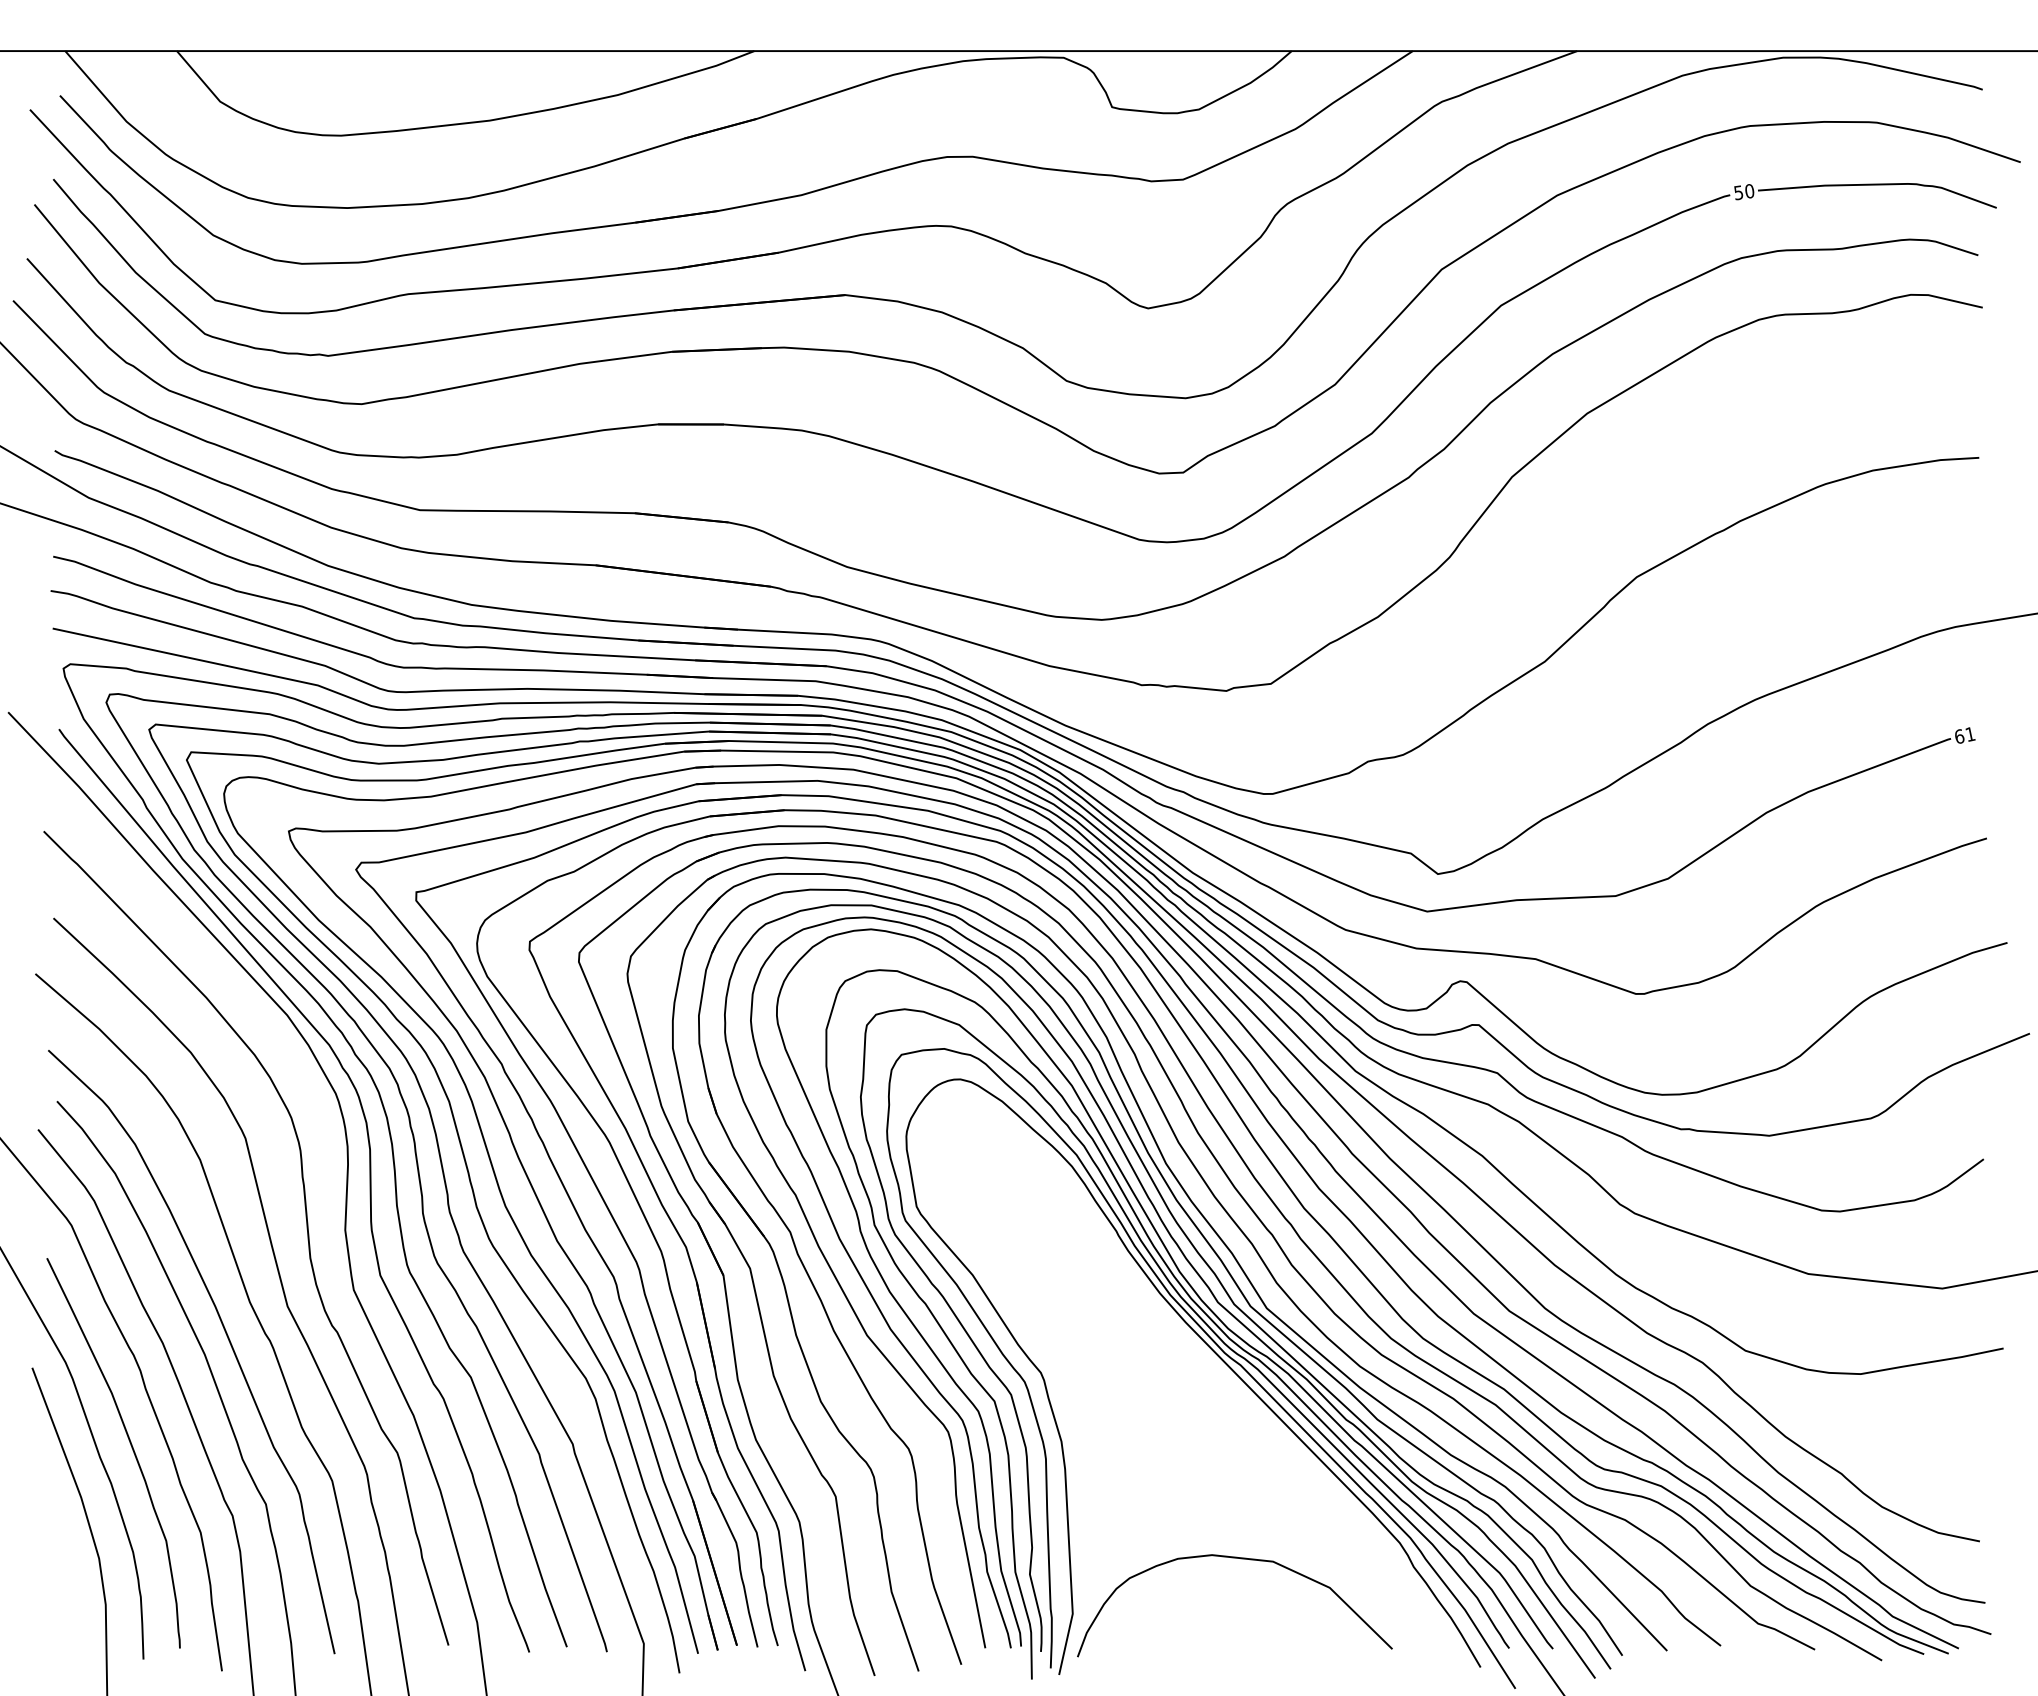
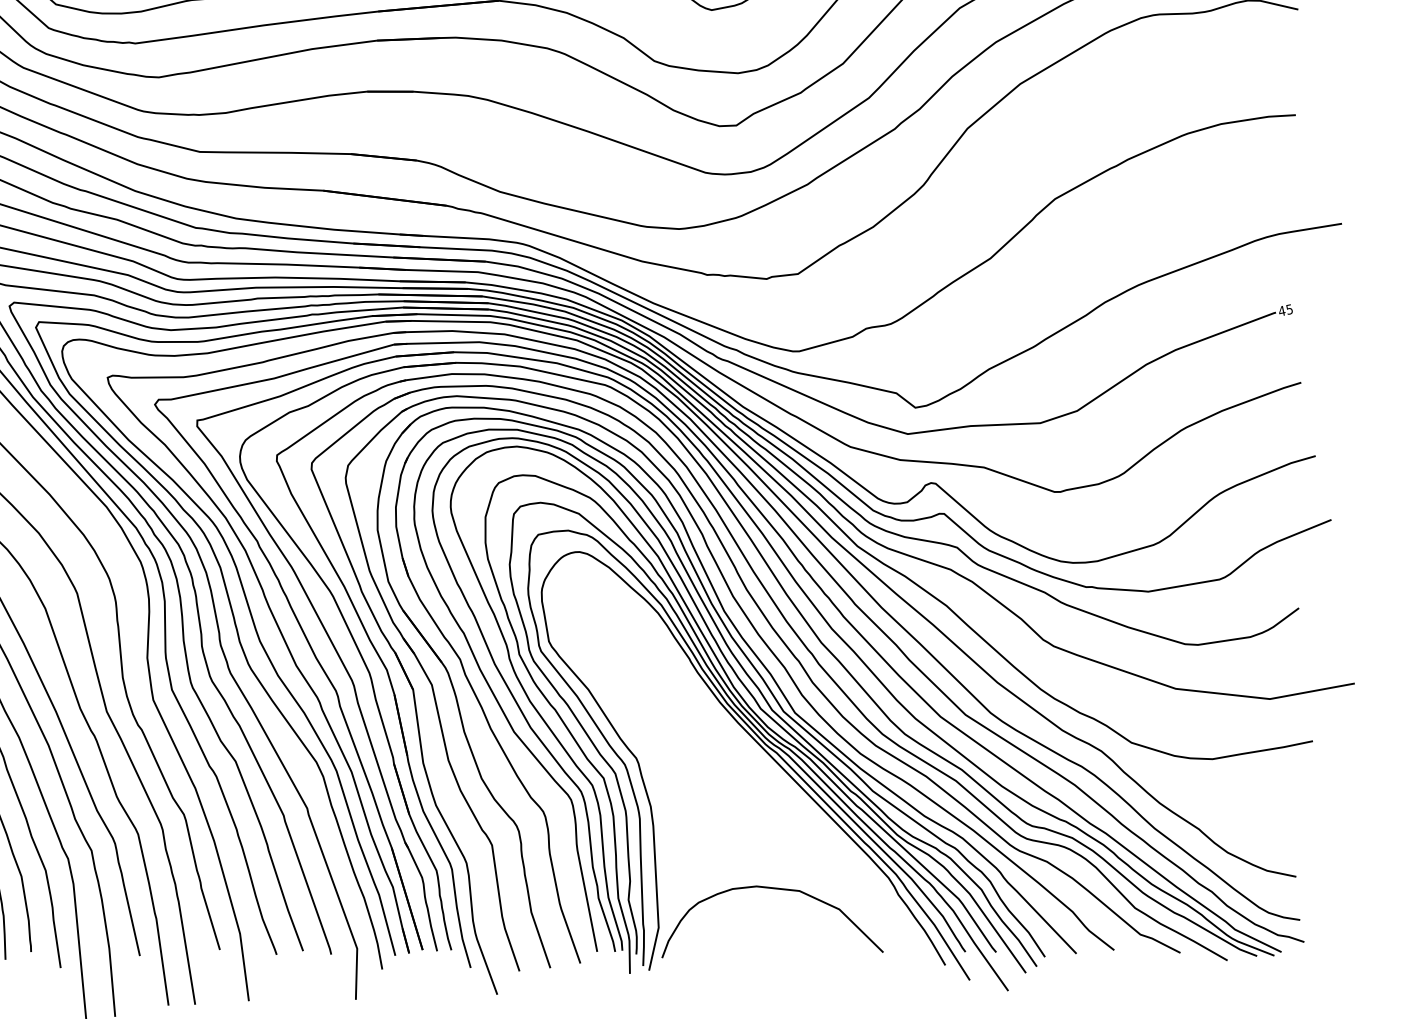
text: (1965, 734) -> (1286, 309), 61 -> 45

